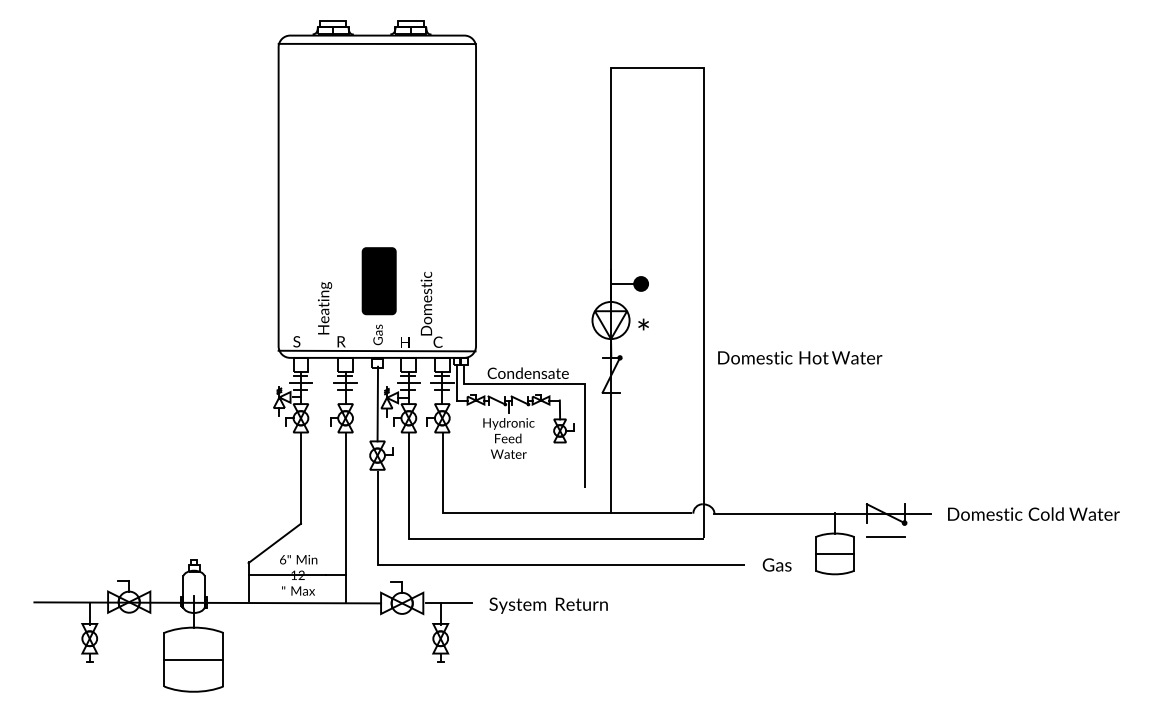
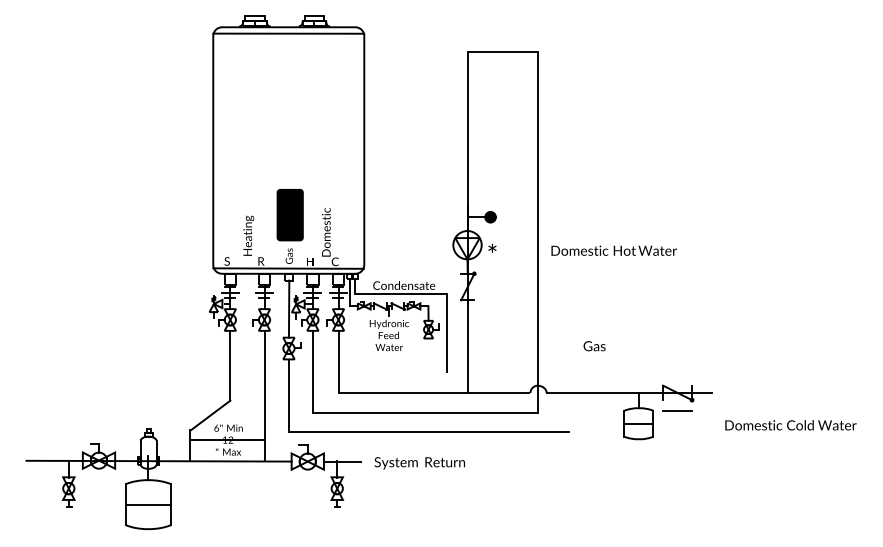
text: (799, 357) -> (613, 250), moved
text: (1033, 514) -> (790, 425), moved
text: (777, 565) -> (594, 346), moved

